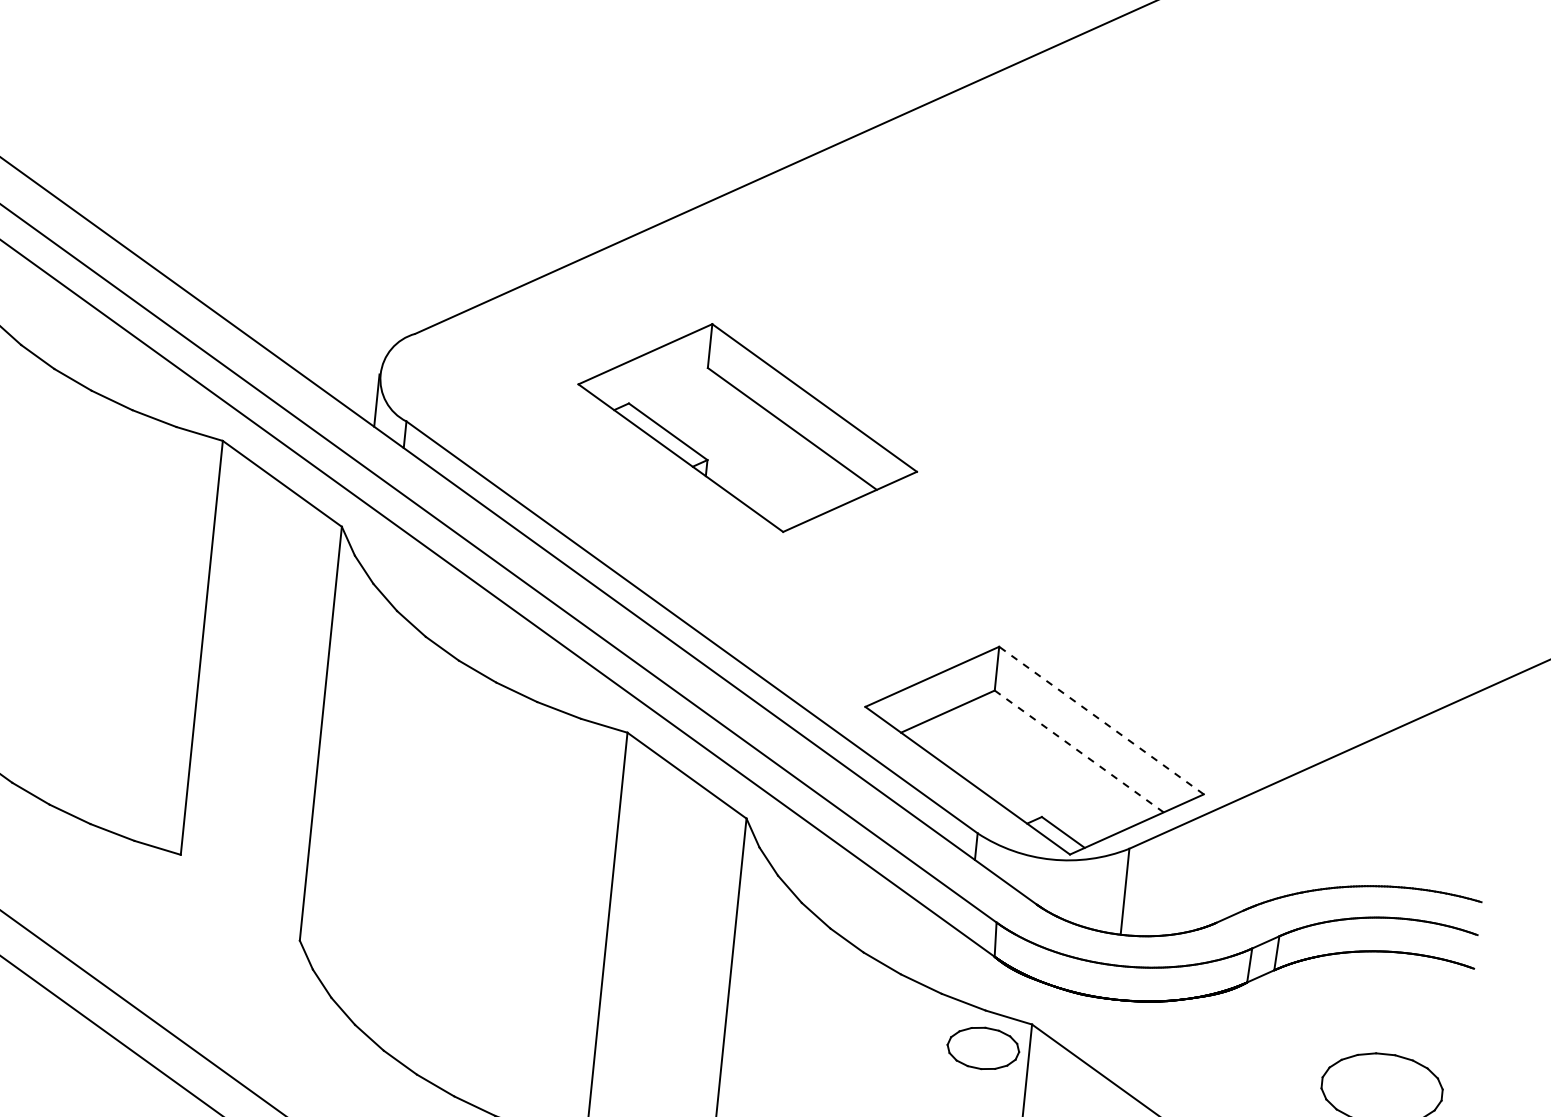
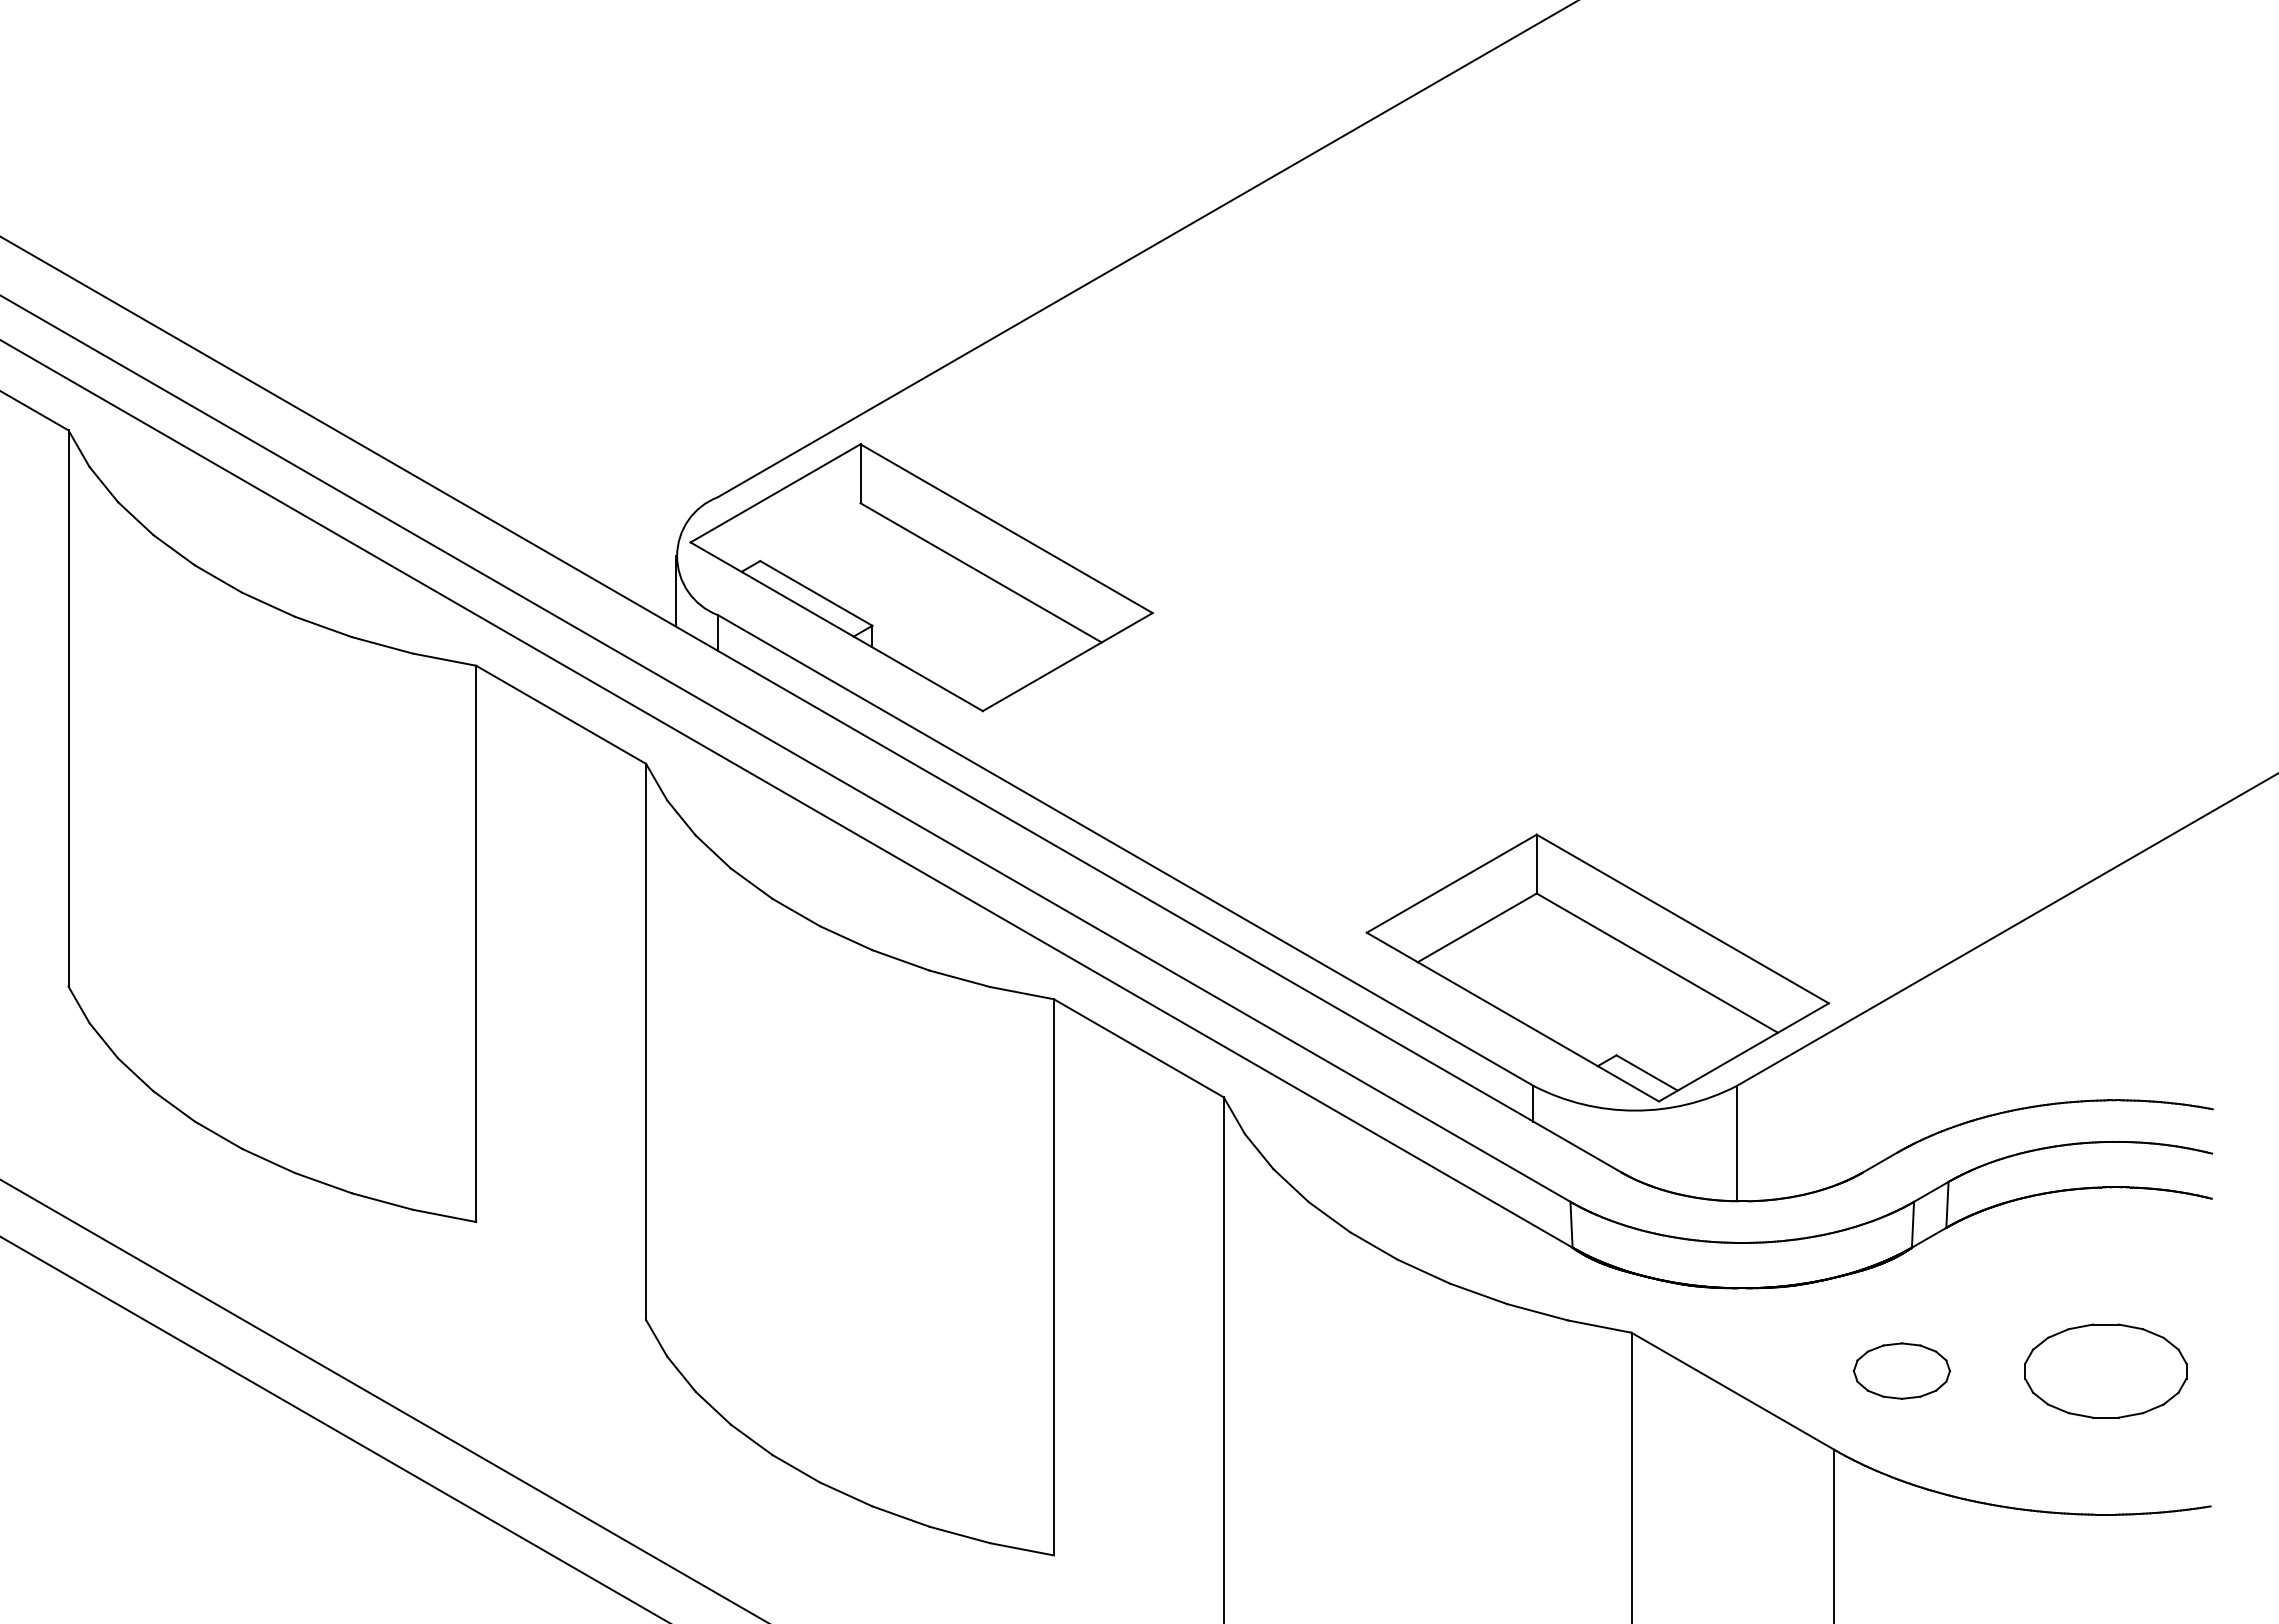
part: (747, 427) -> (921, 577), moved
line: (1101, 720) -> (1682, 919), dashed -> solid
line: (1079, 751) -> (1657, 963), dashed -> solid
part: (983, 1047) -> (1901, 1370), moved

